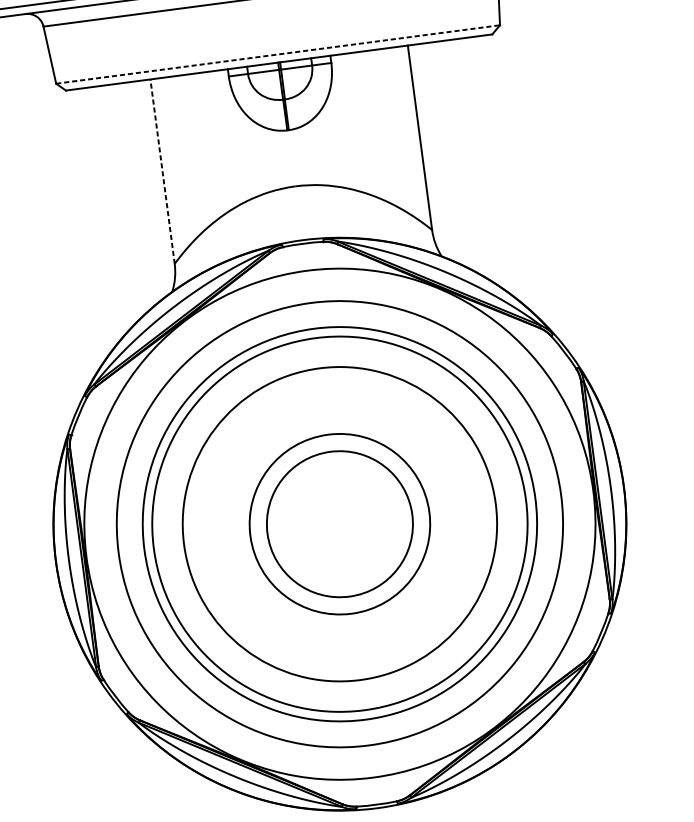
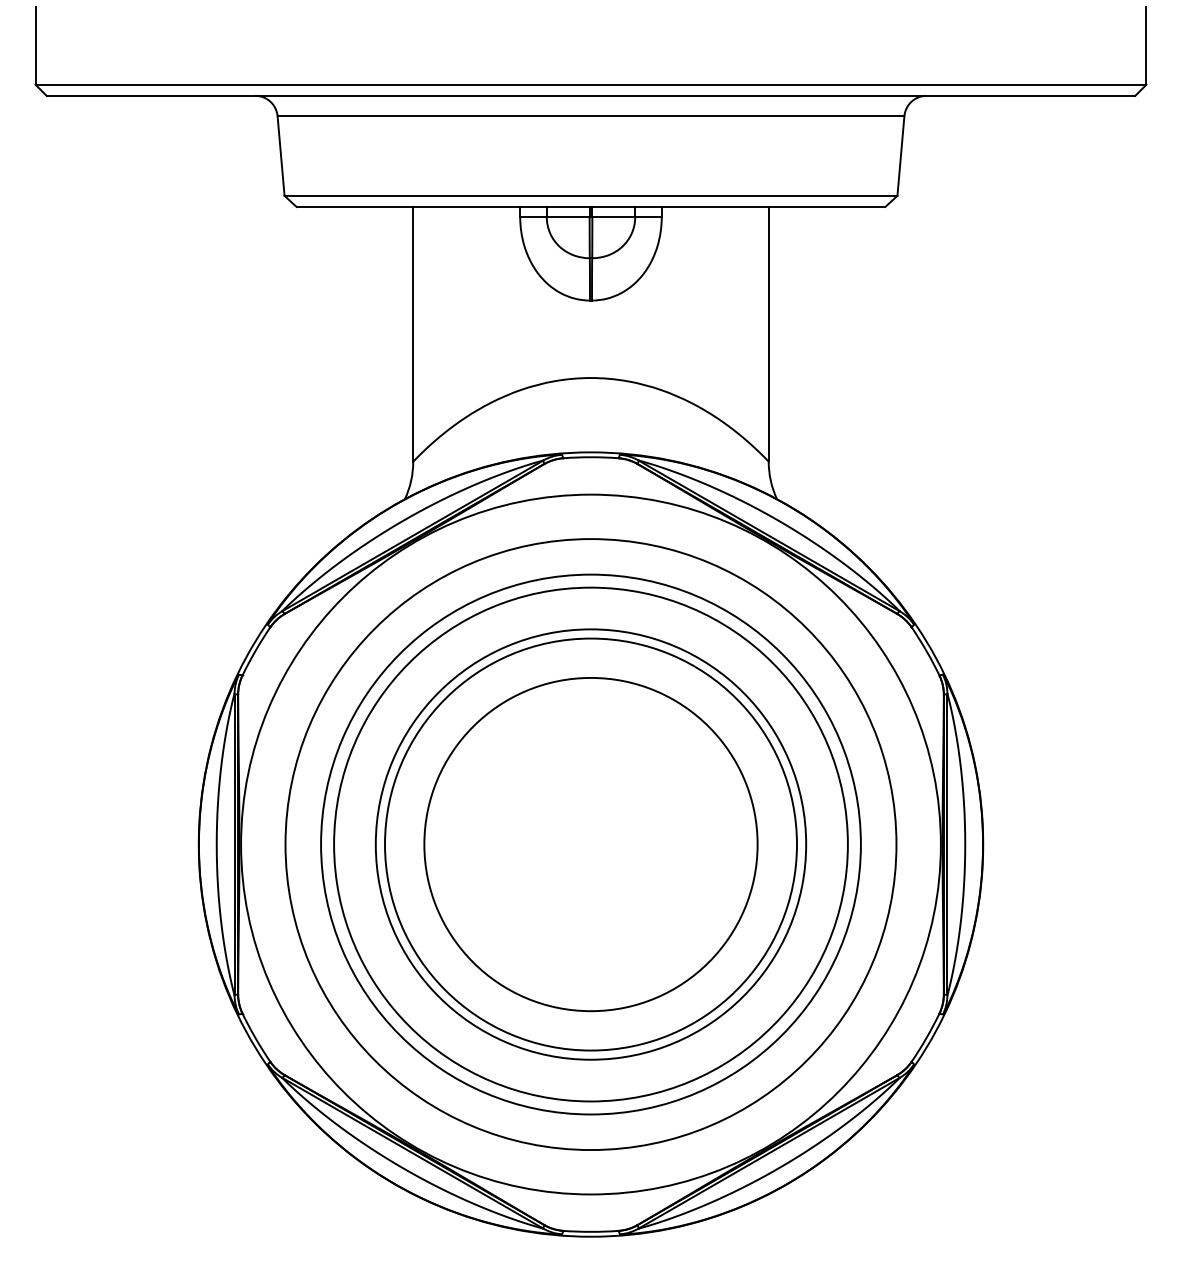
line: (278, 54) -> (591, 195), dashed -> solid
line: (162, 171) -> (413, 333), dashed -> solid
circle: (339, 524) -> (590, 844), size x1.67
circle: (339, 524) -> (590, 844), size x1.67

